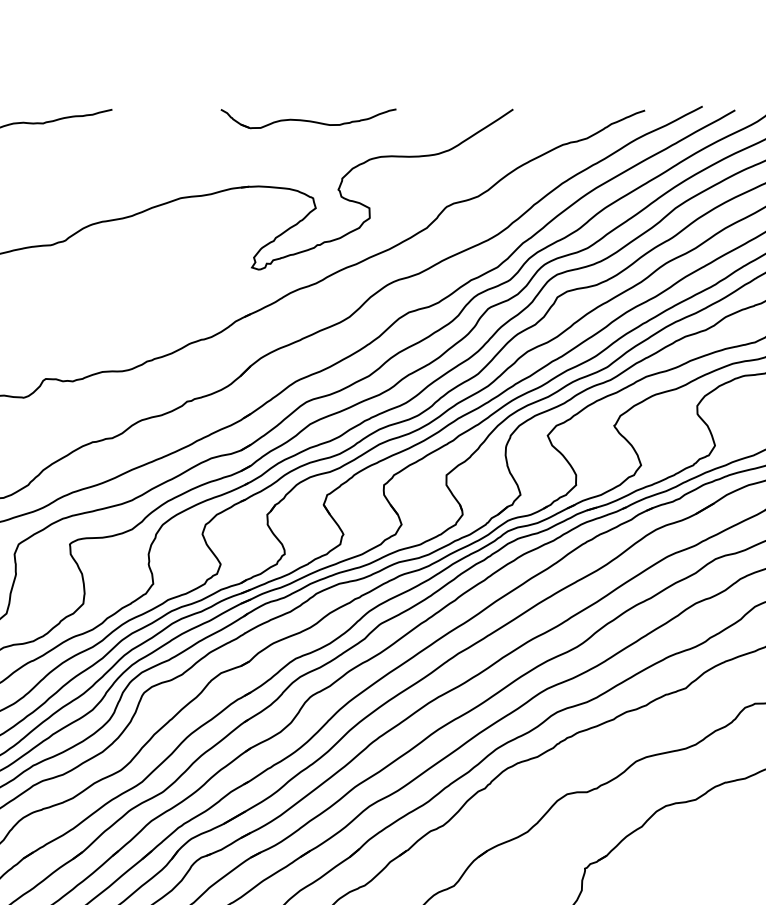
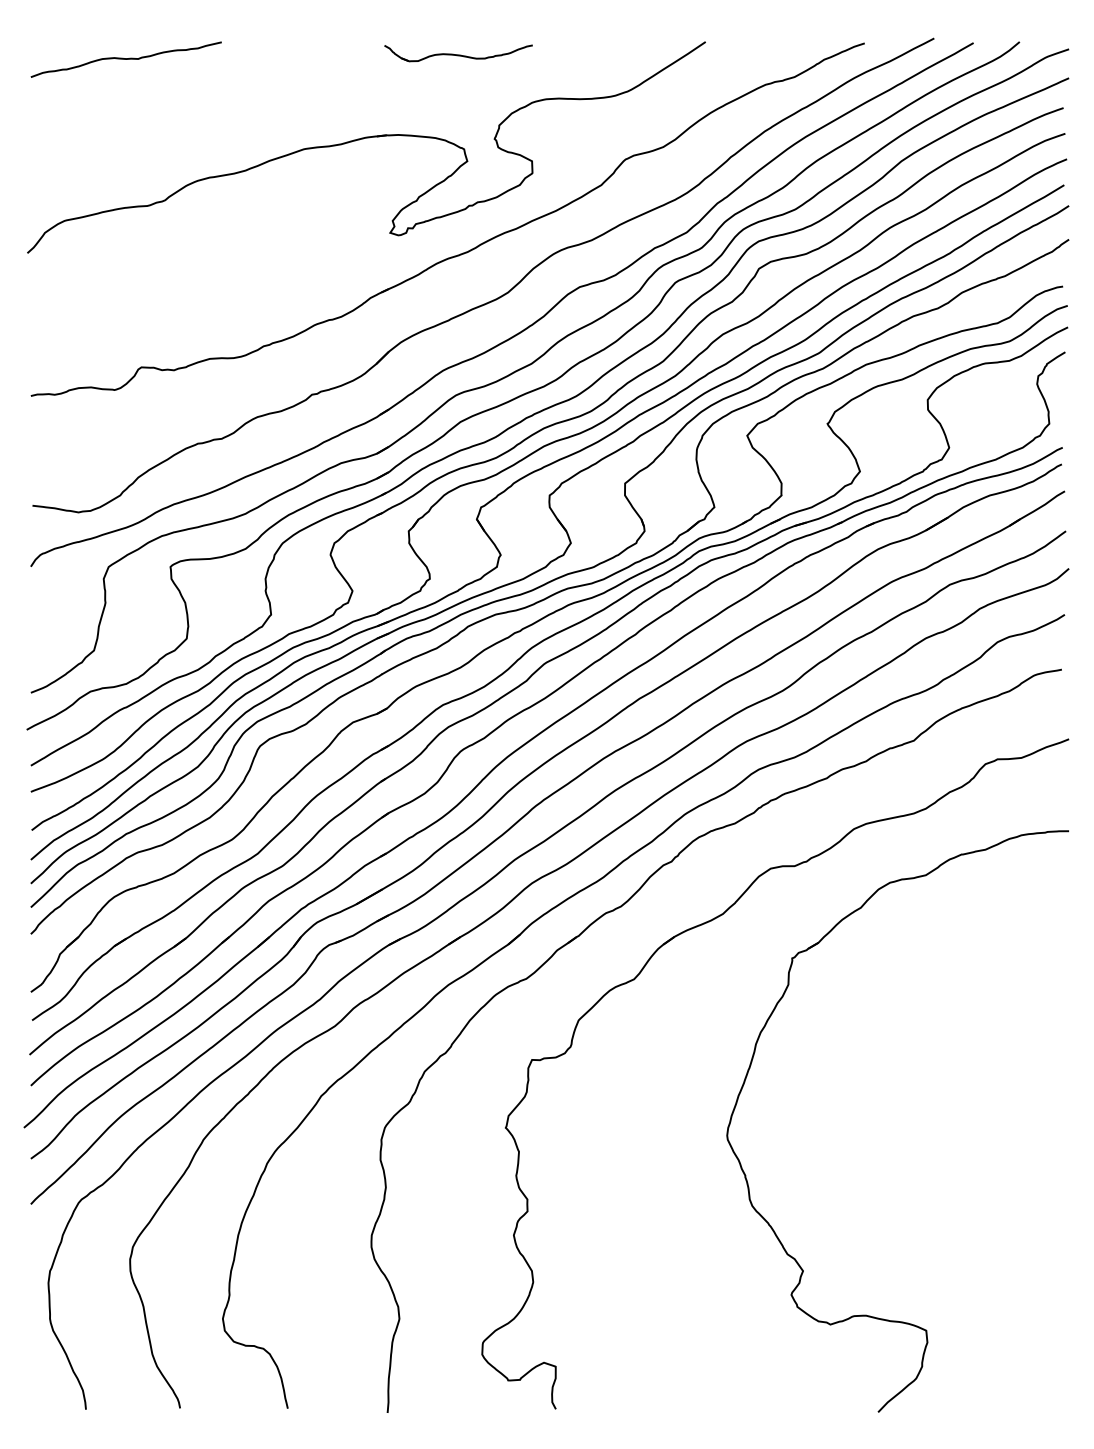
part: (308, 118) -> (458, 53), size x0.7

